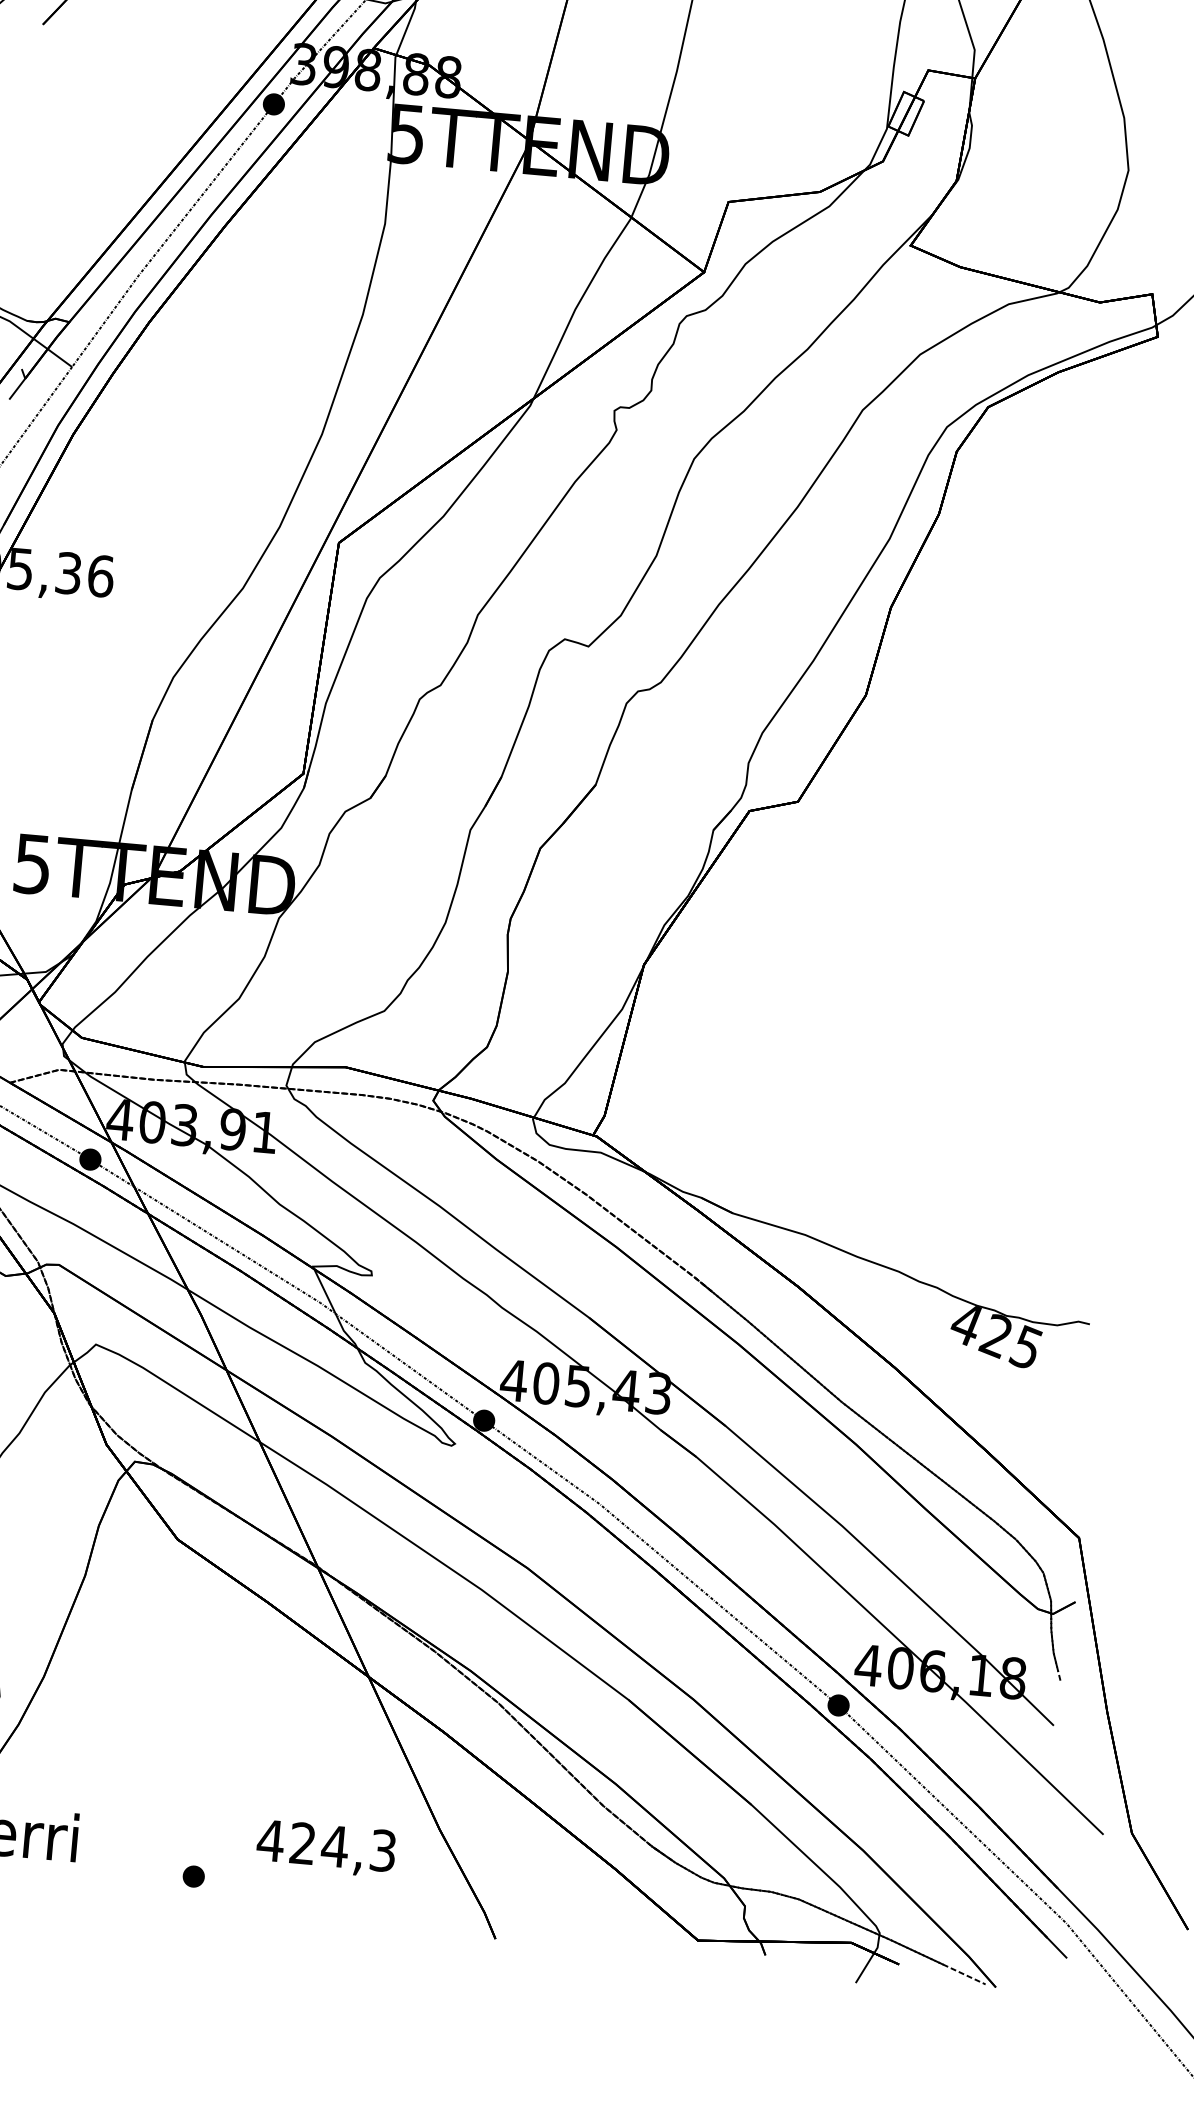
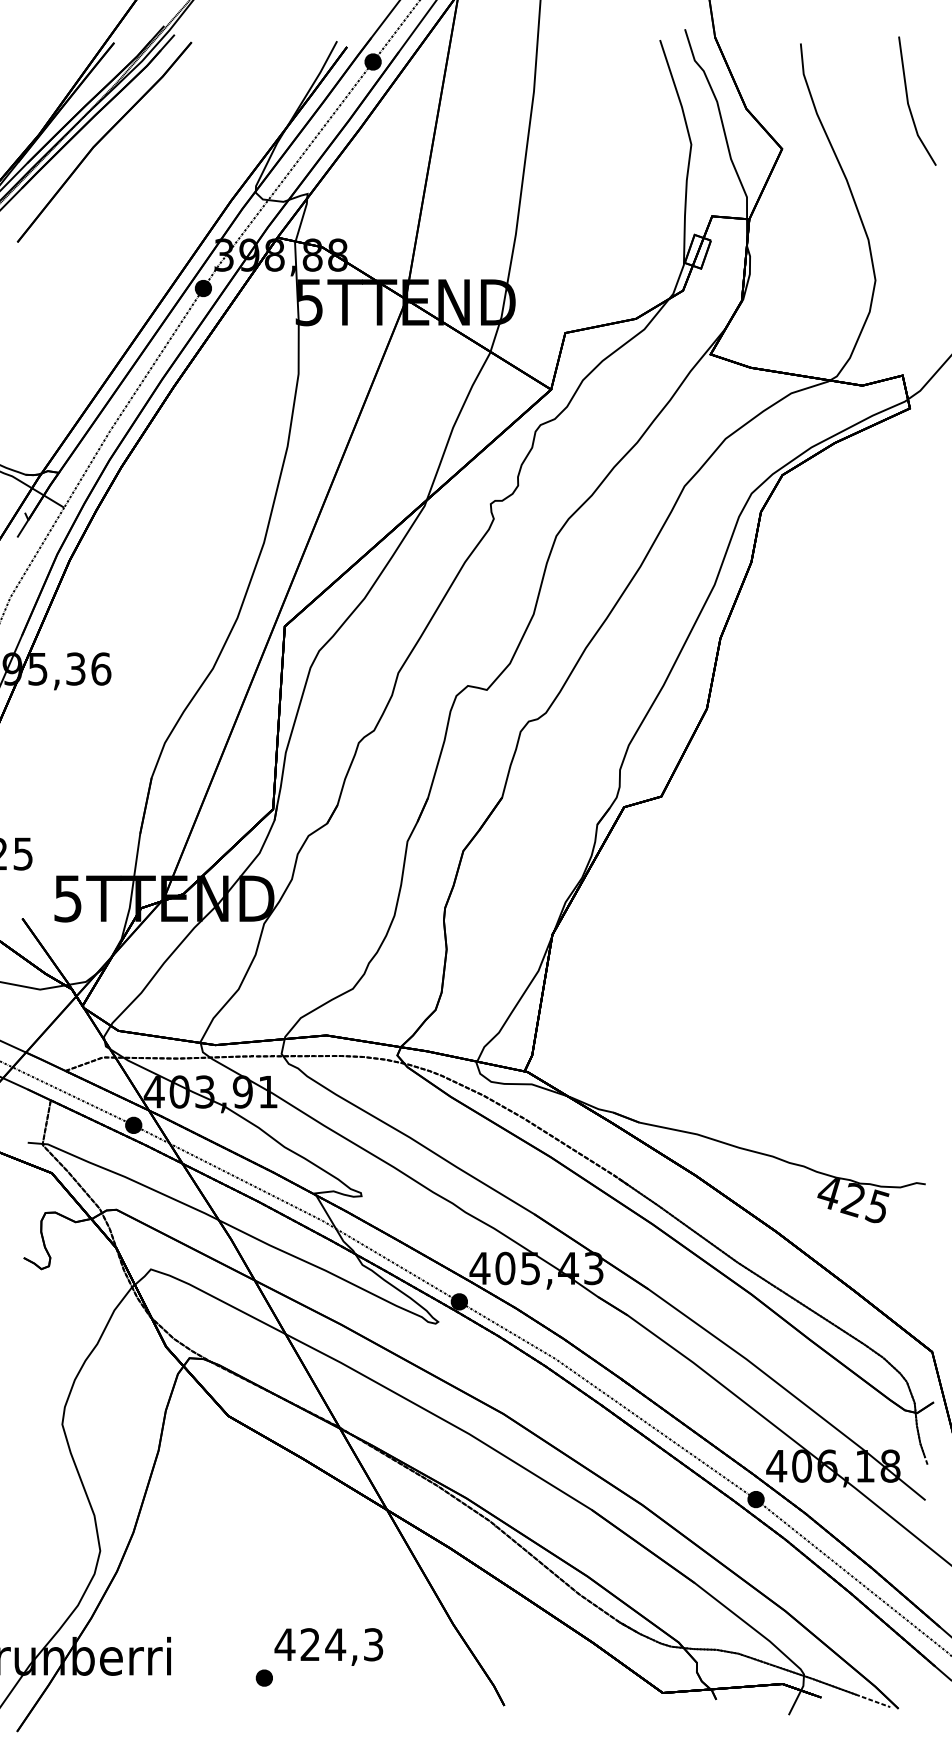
text: (325, 1847) -> (328, 1646), moved

